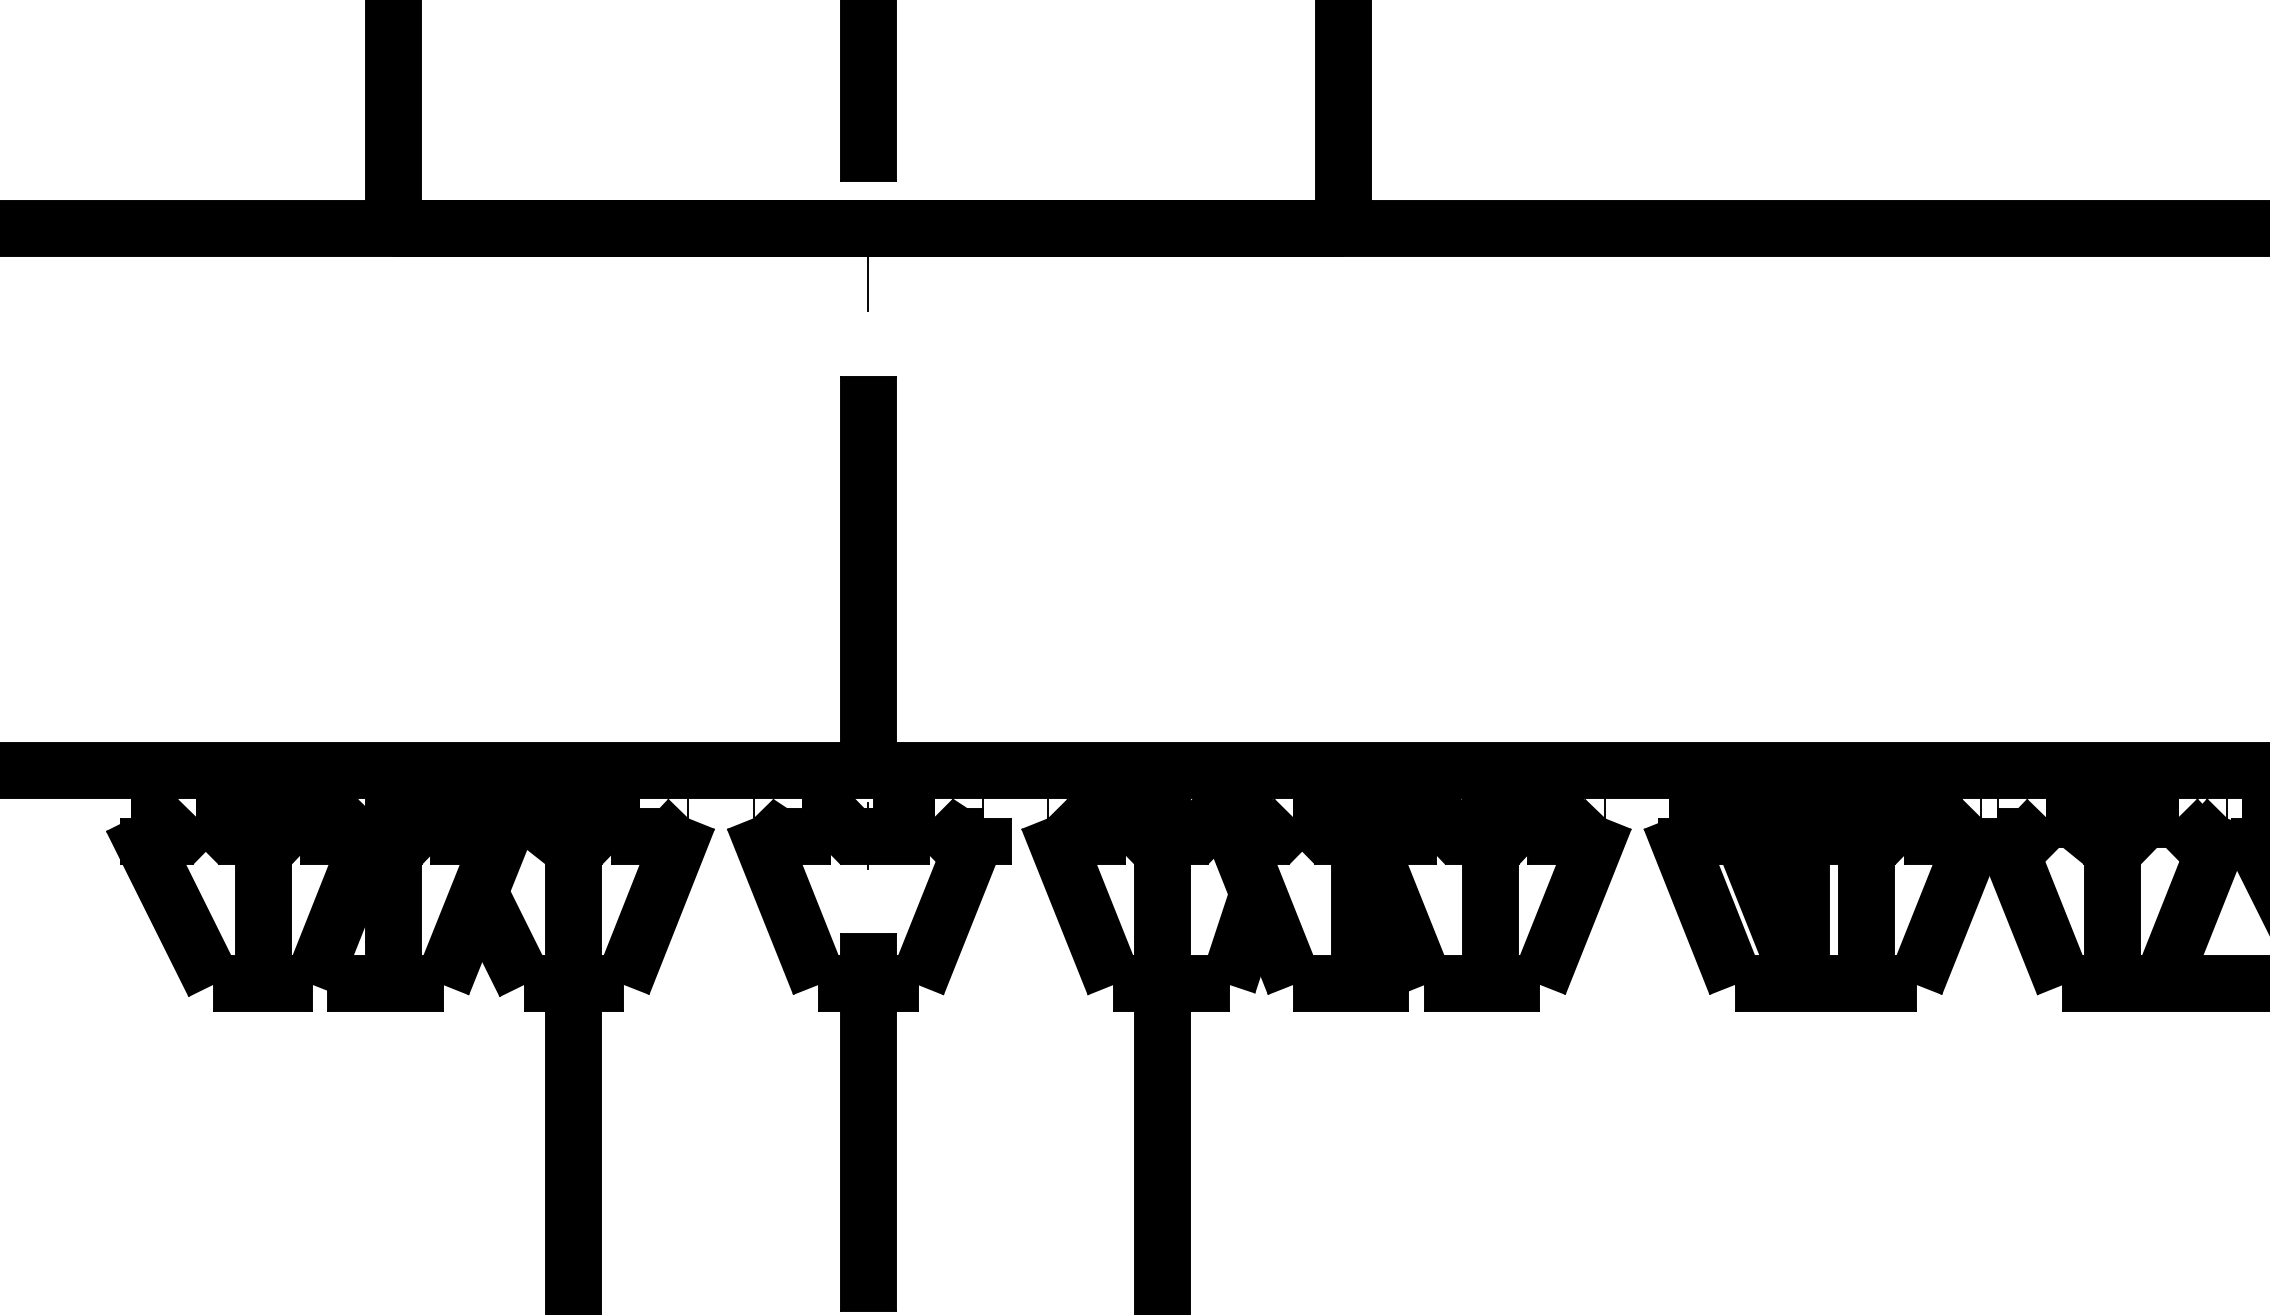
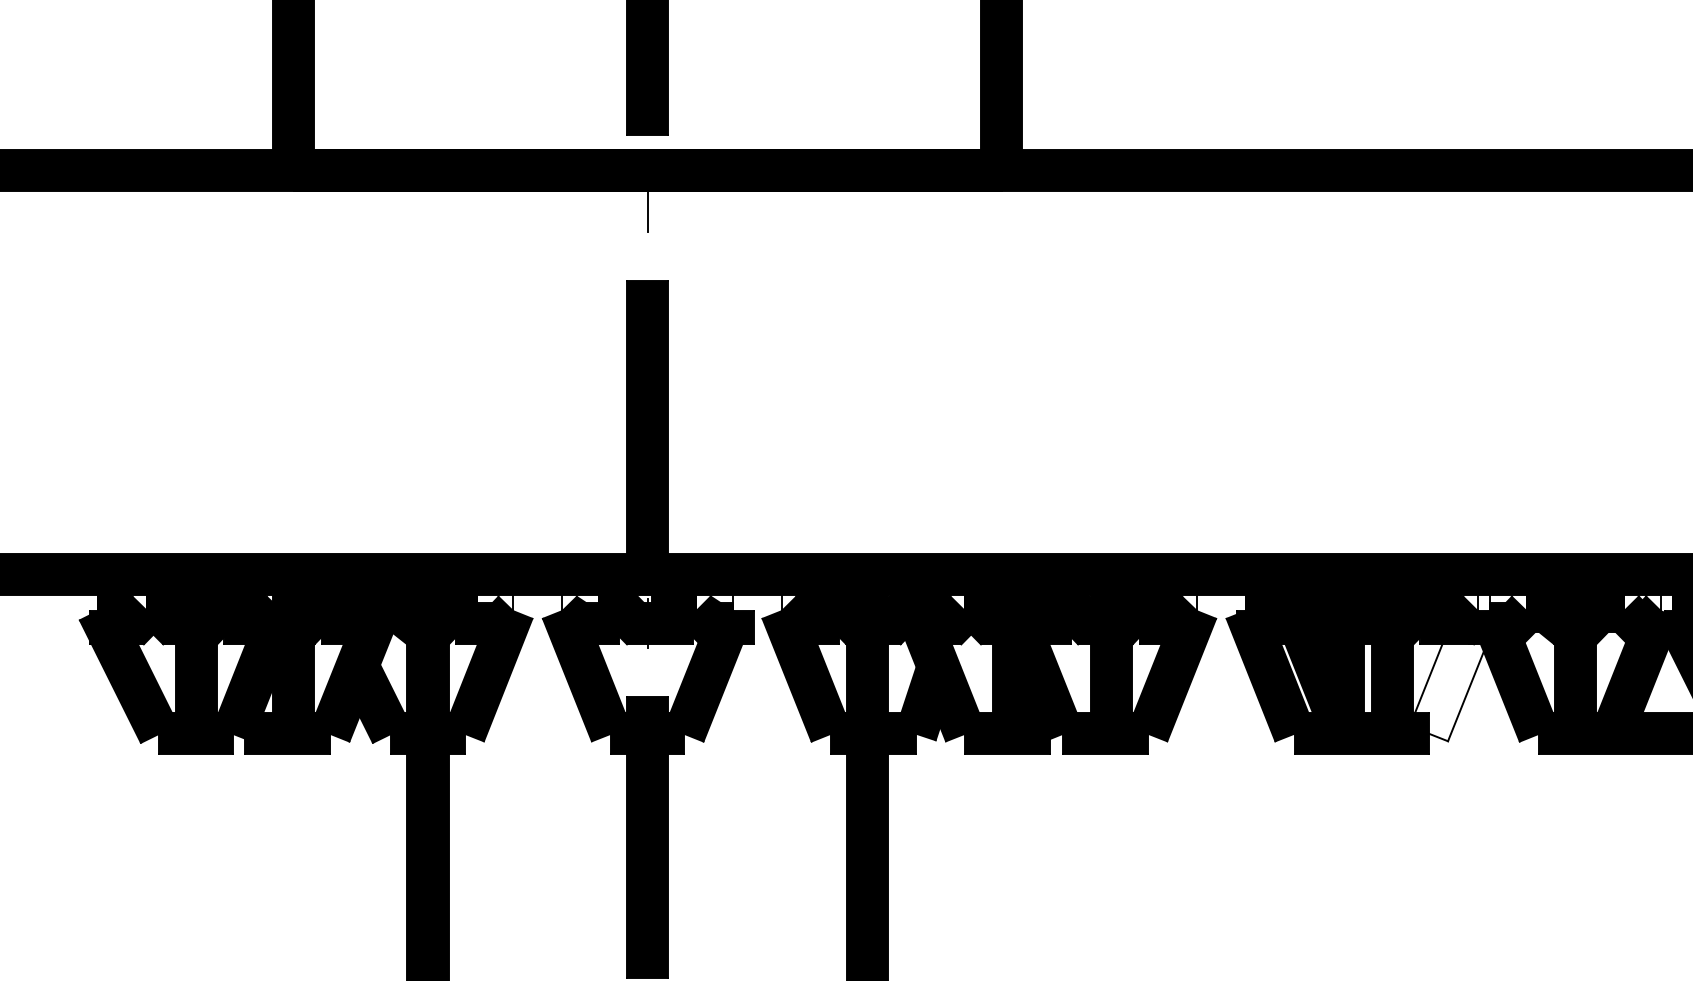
fill: (1948, 901) -> (1453, 672), removed

